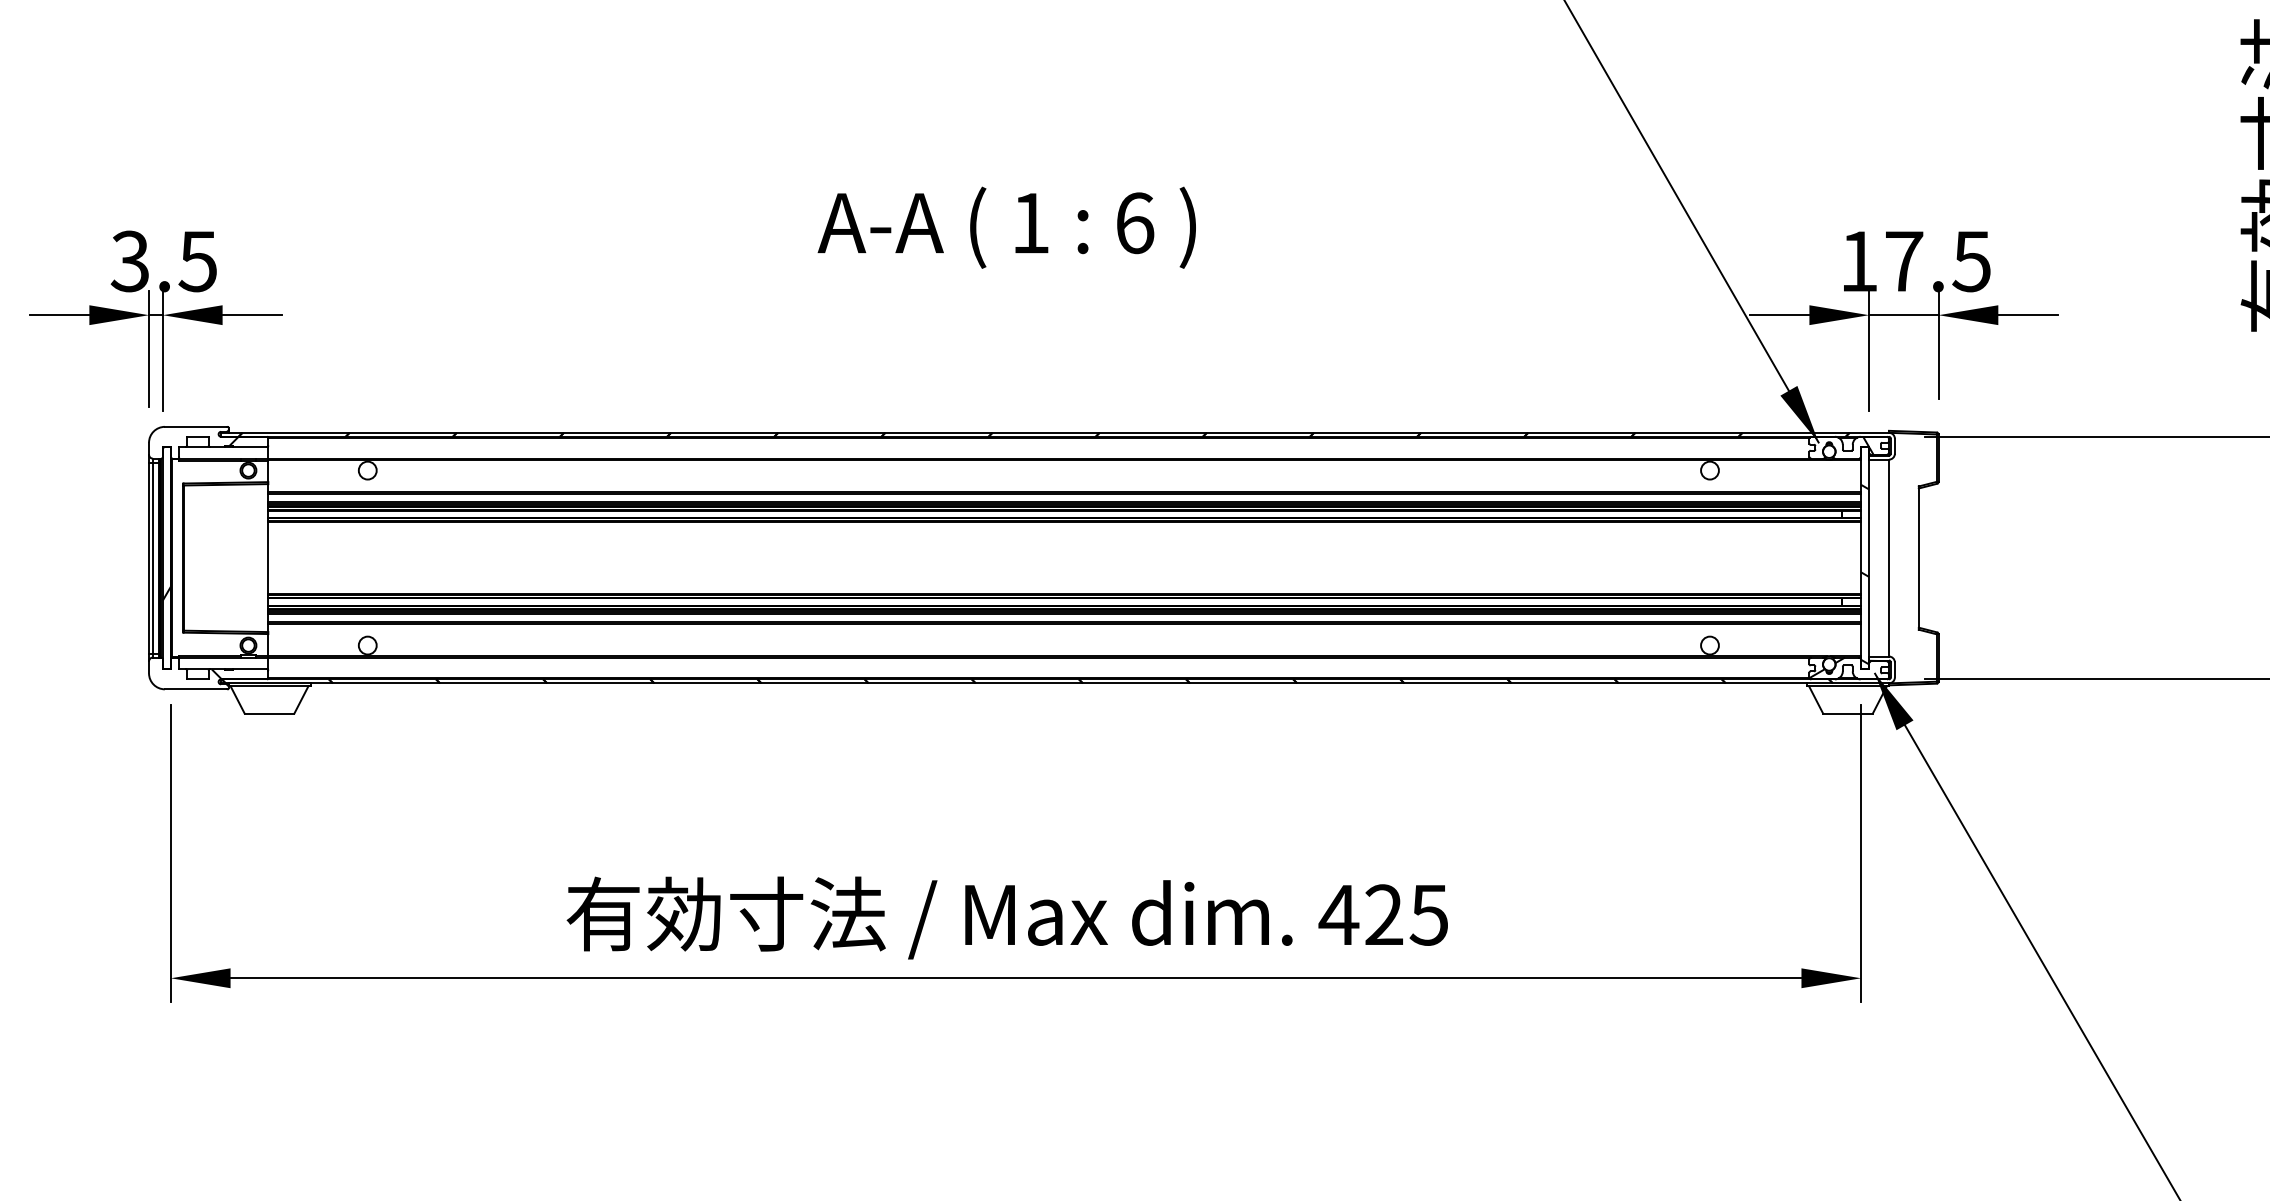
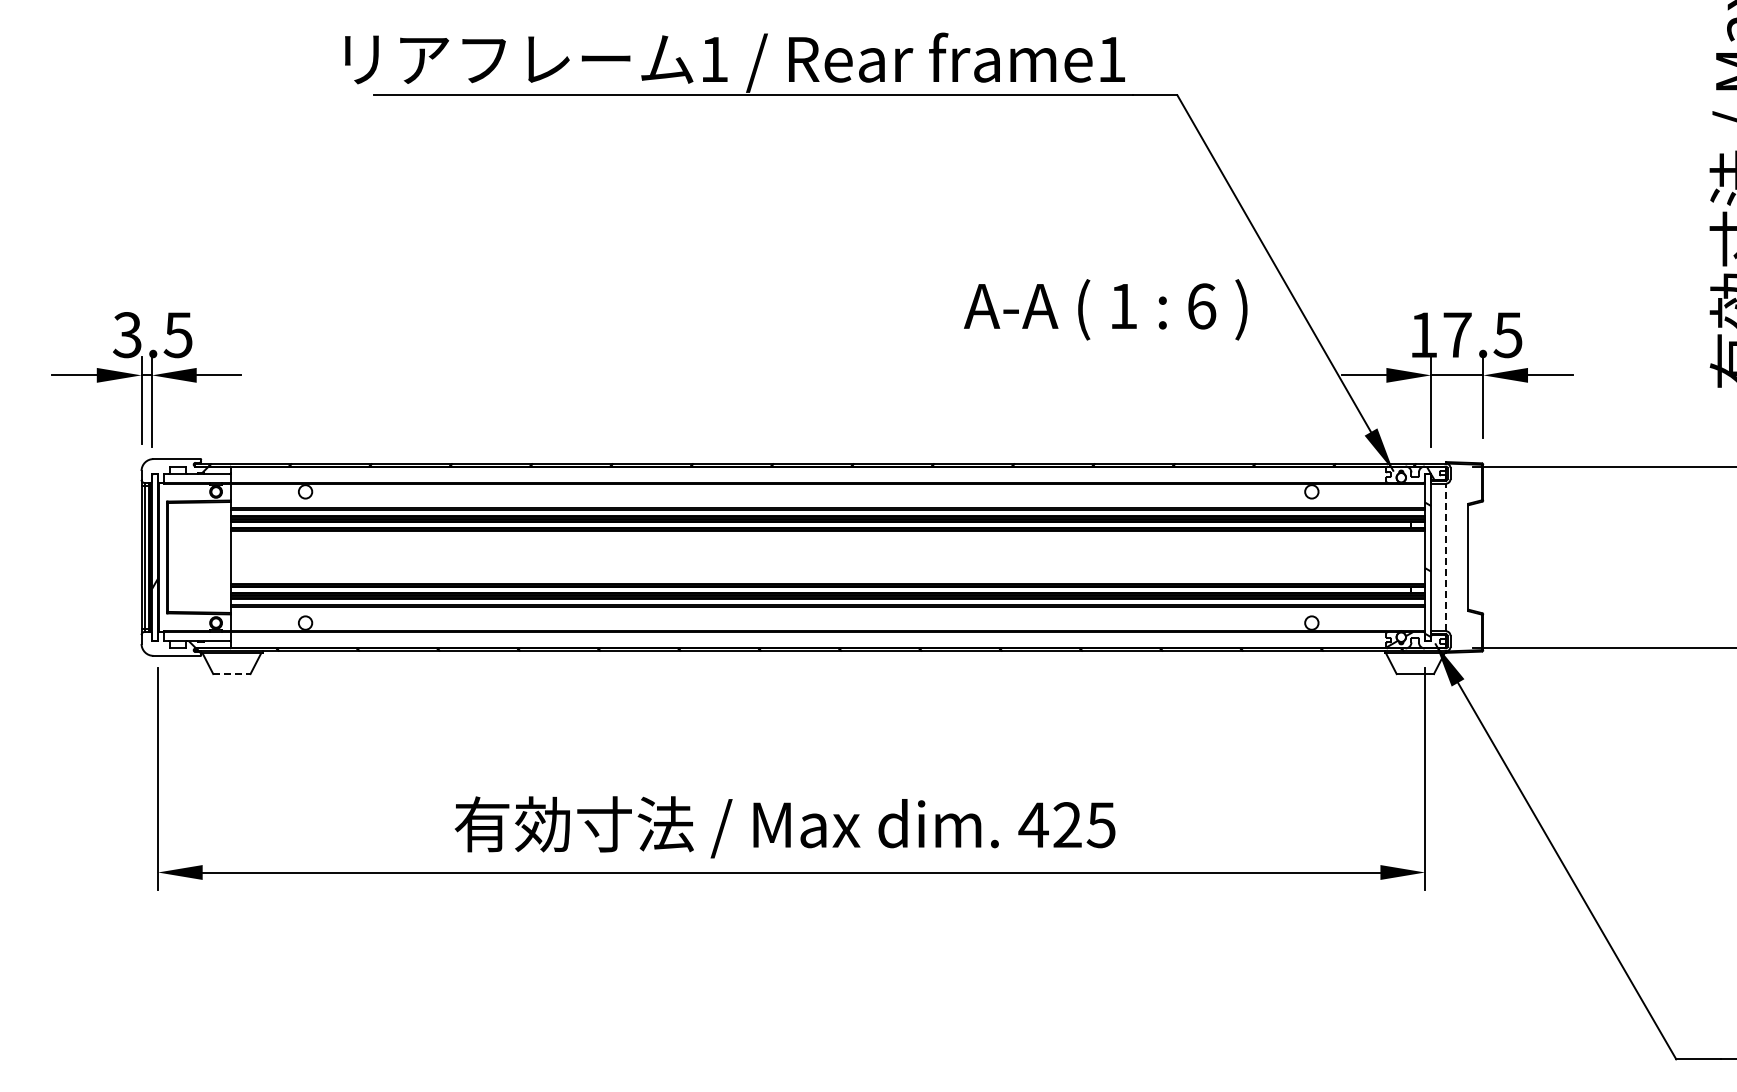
text: (1006, 227) -> (1105, 309), moved
line: (1889, 558) -> (1446, 557), solid -> dashed
line: (269, 714) -> (231, 674), solid -> dashed

